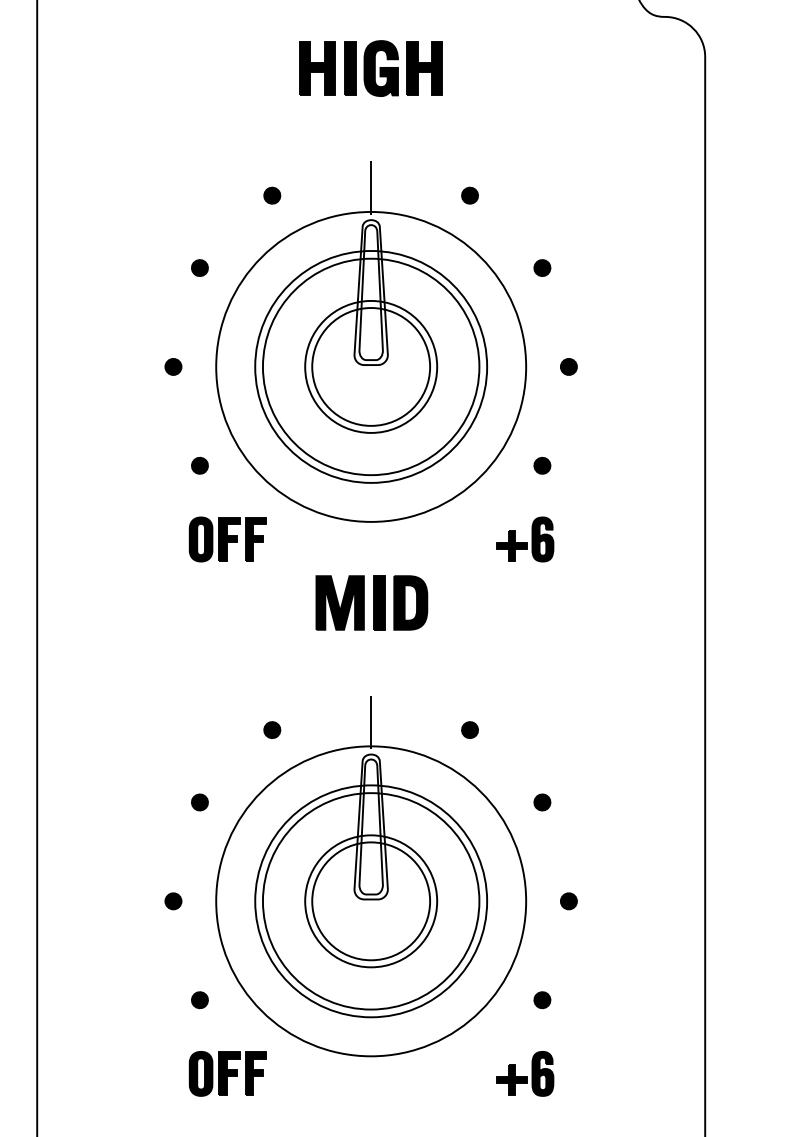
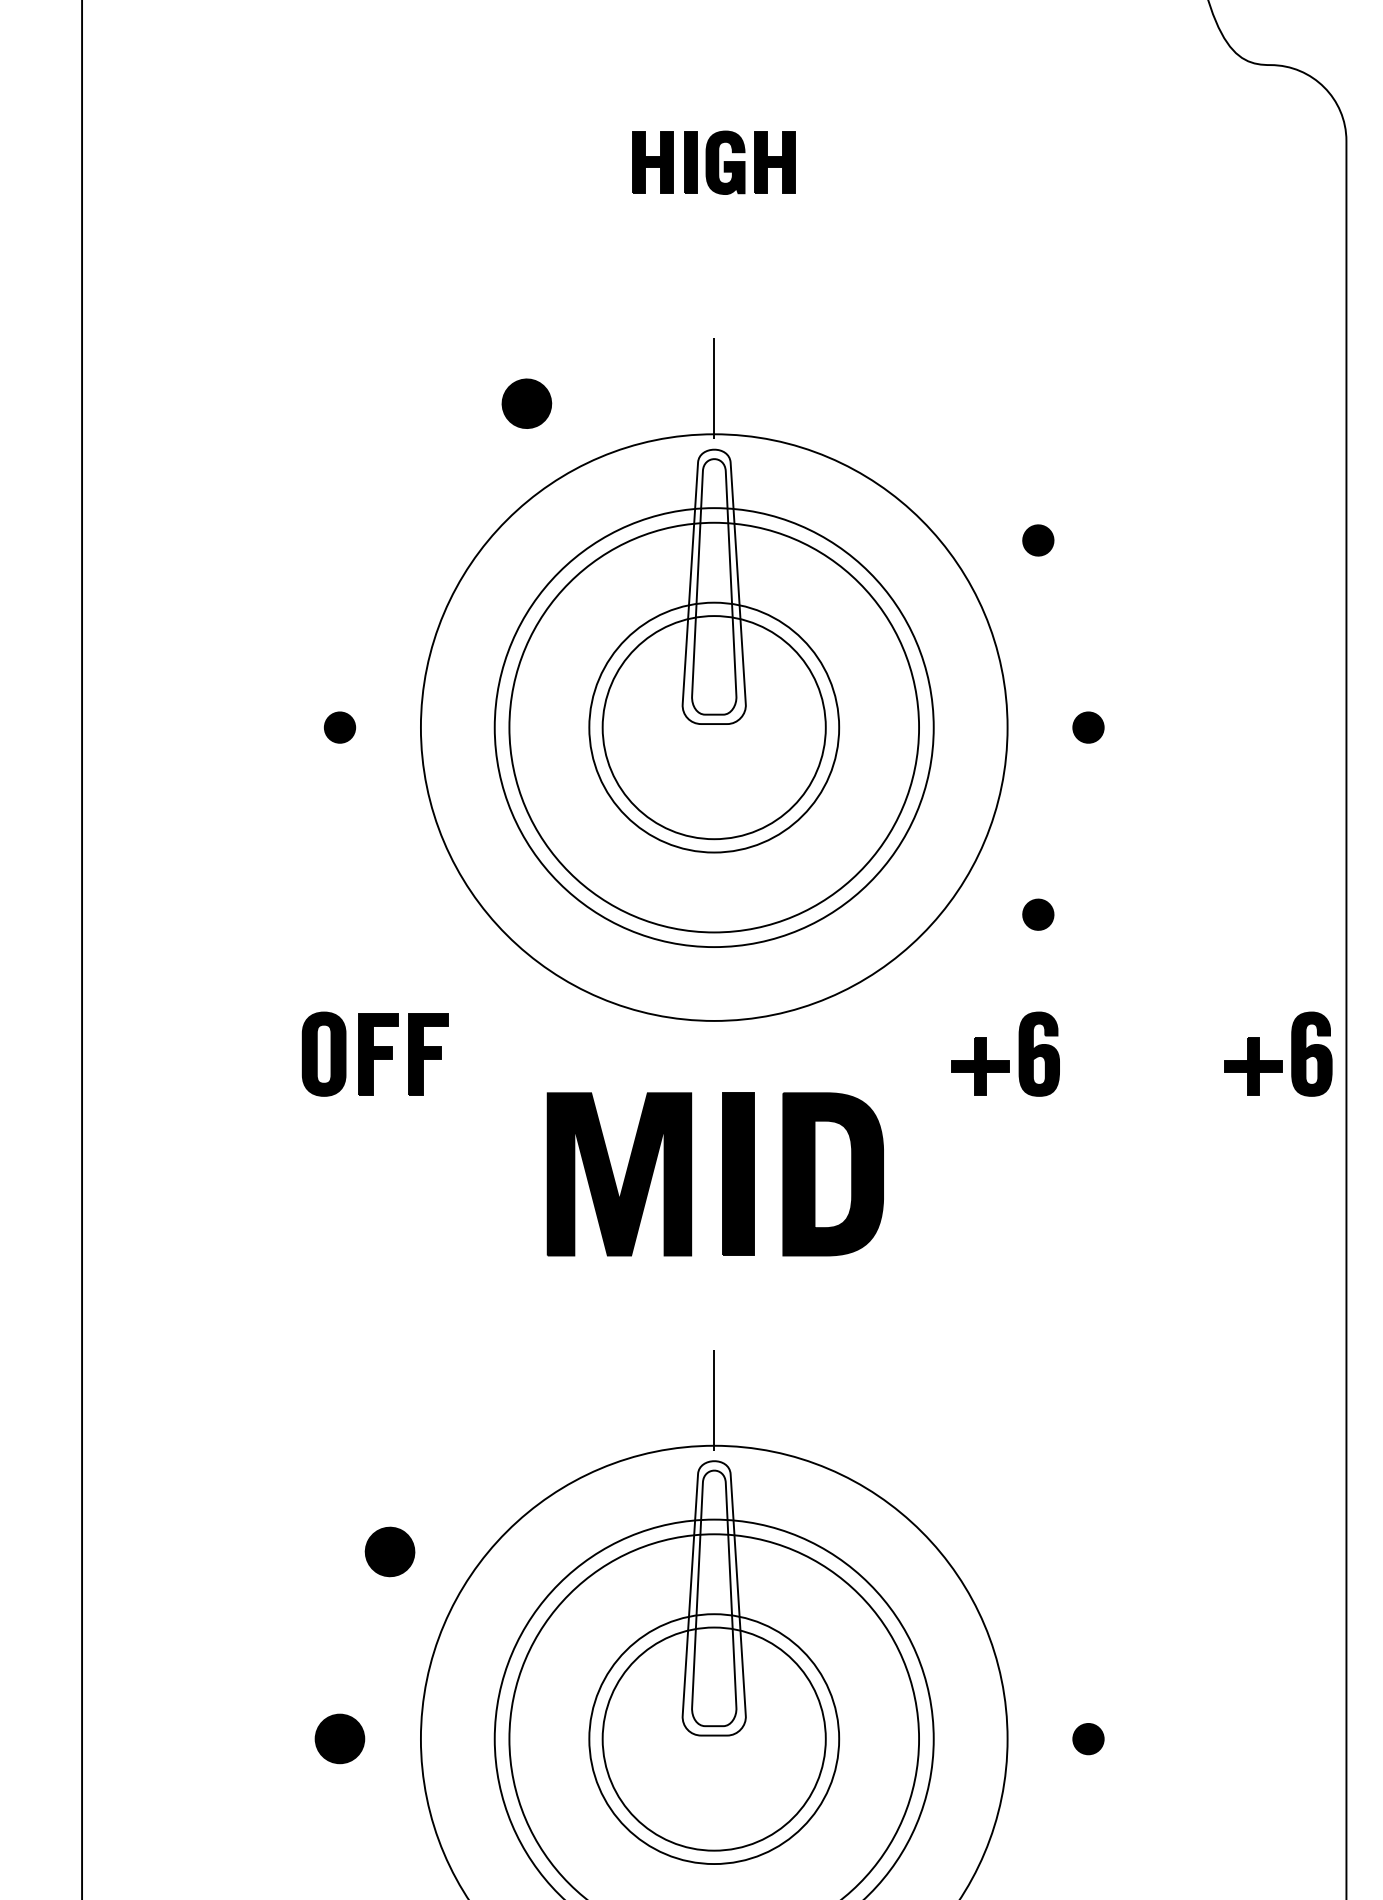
part: (370, 68) -> (712, 162), size x0.6
part: (272, 195) -> (527, 403), size x1.6
part: (469, 195) -> (900, 403), removed
part: (199, 267) -> (389, 539), removed
part: (199, 465) -> (389, 914), removed
part: (227, 539) -> (374, 1054), moved
part: (669, 539) -> (1278, 1054), added
part: (371, 602) -> (714, 1173), size x1.6
part: (272, 729) -> (527, 1413), removed
part: (469, 729) -> (900, 1413), removed
part: (199, 802) -> (389, 1552), size x1.6
part: (542, 802) -> (1038, 1552), removed
part: (173, 901) -> (340, 1739), size x1.6

